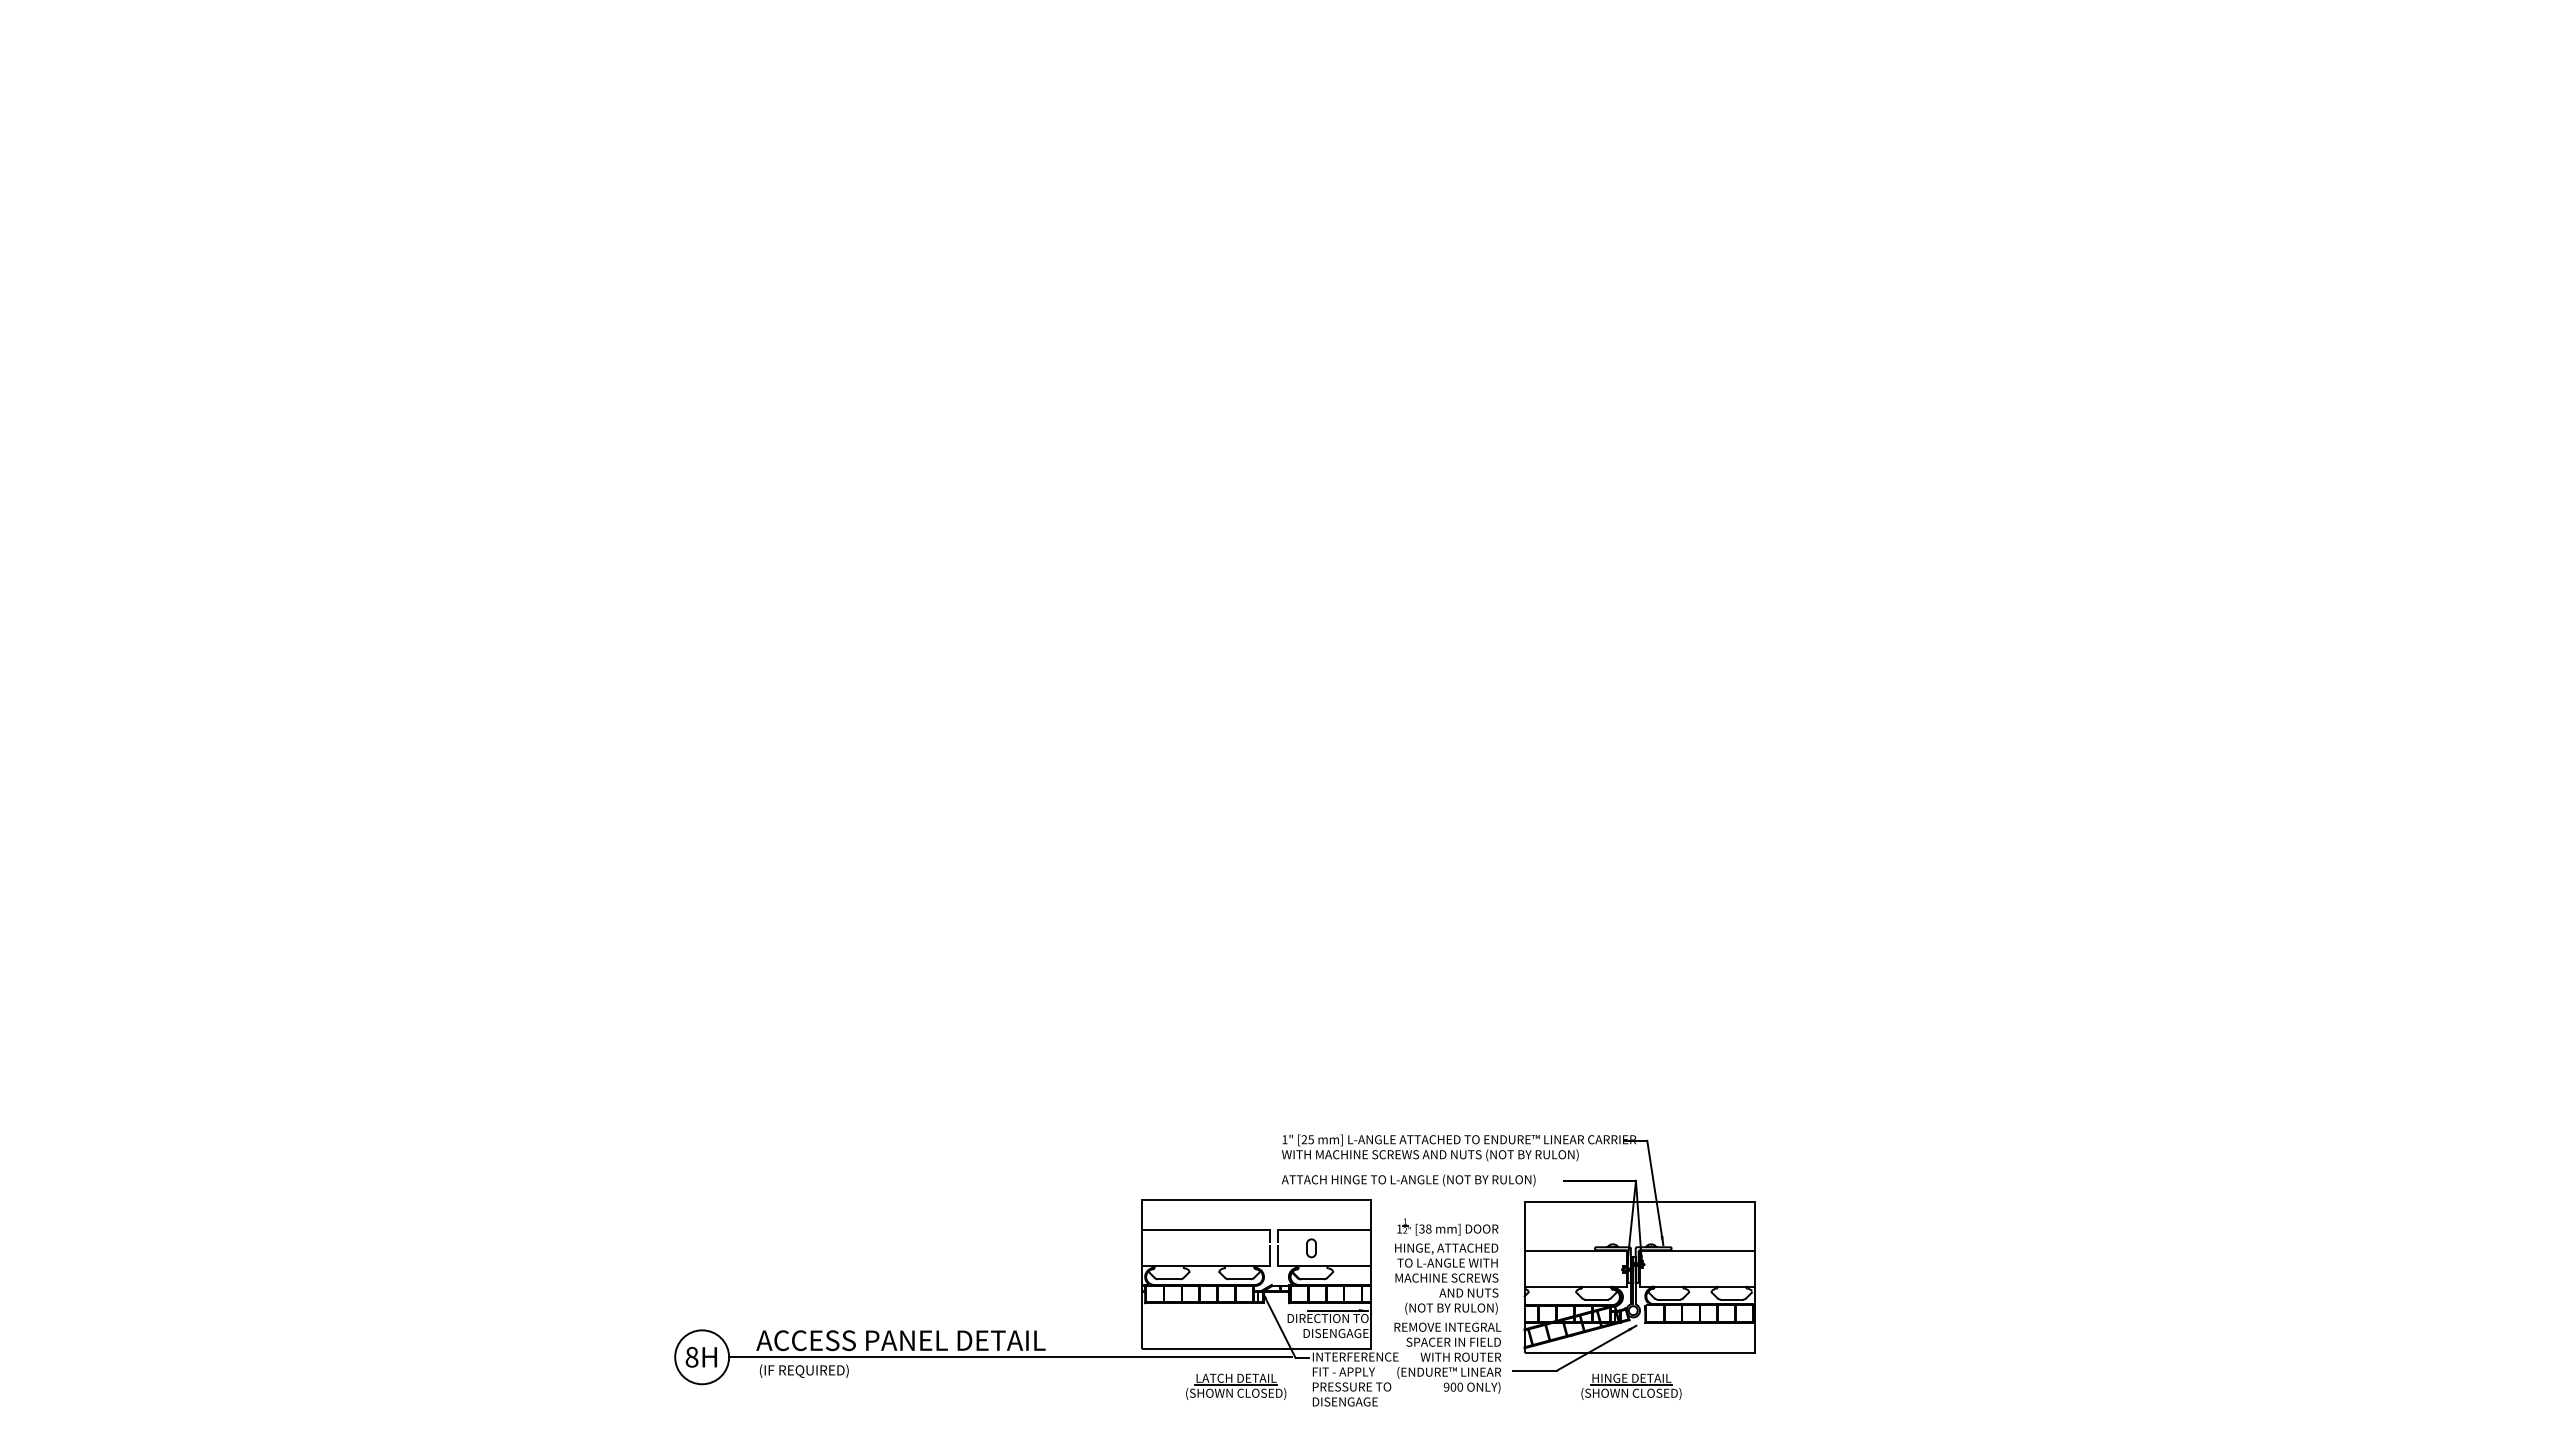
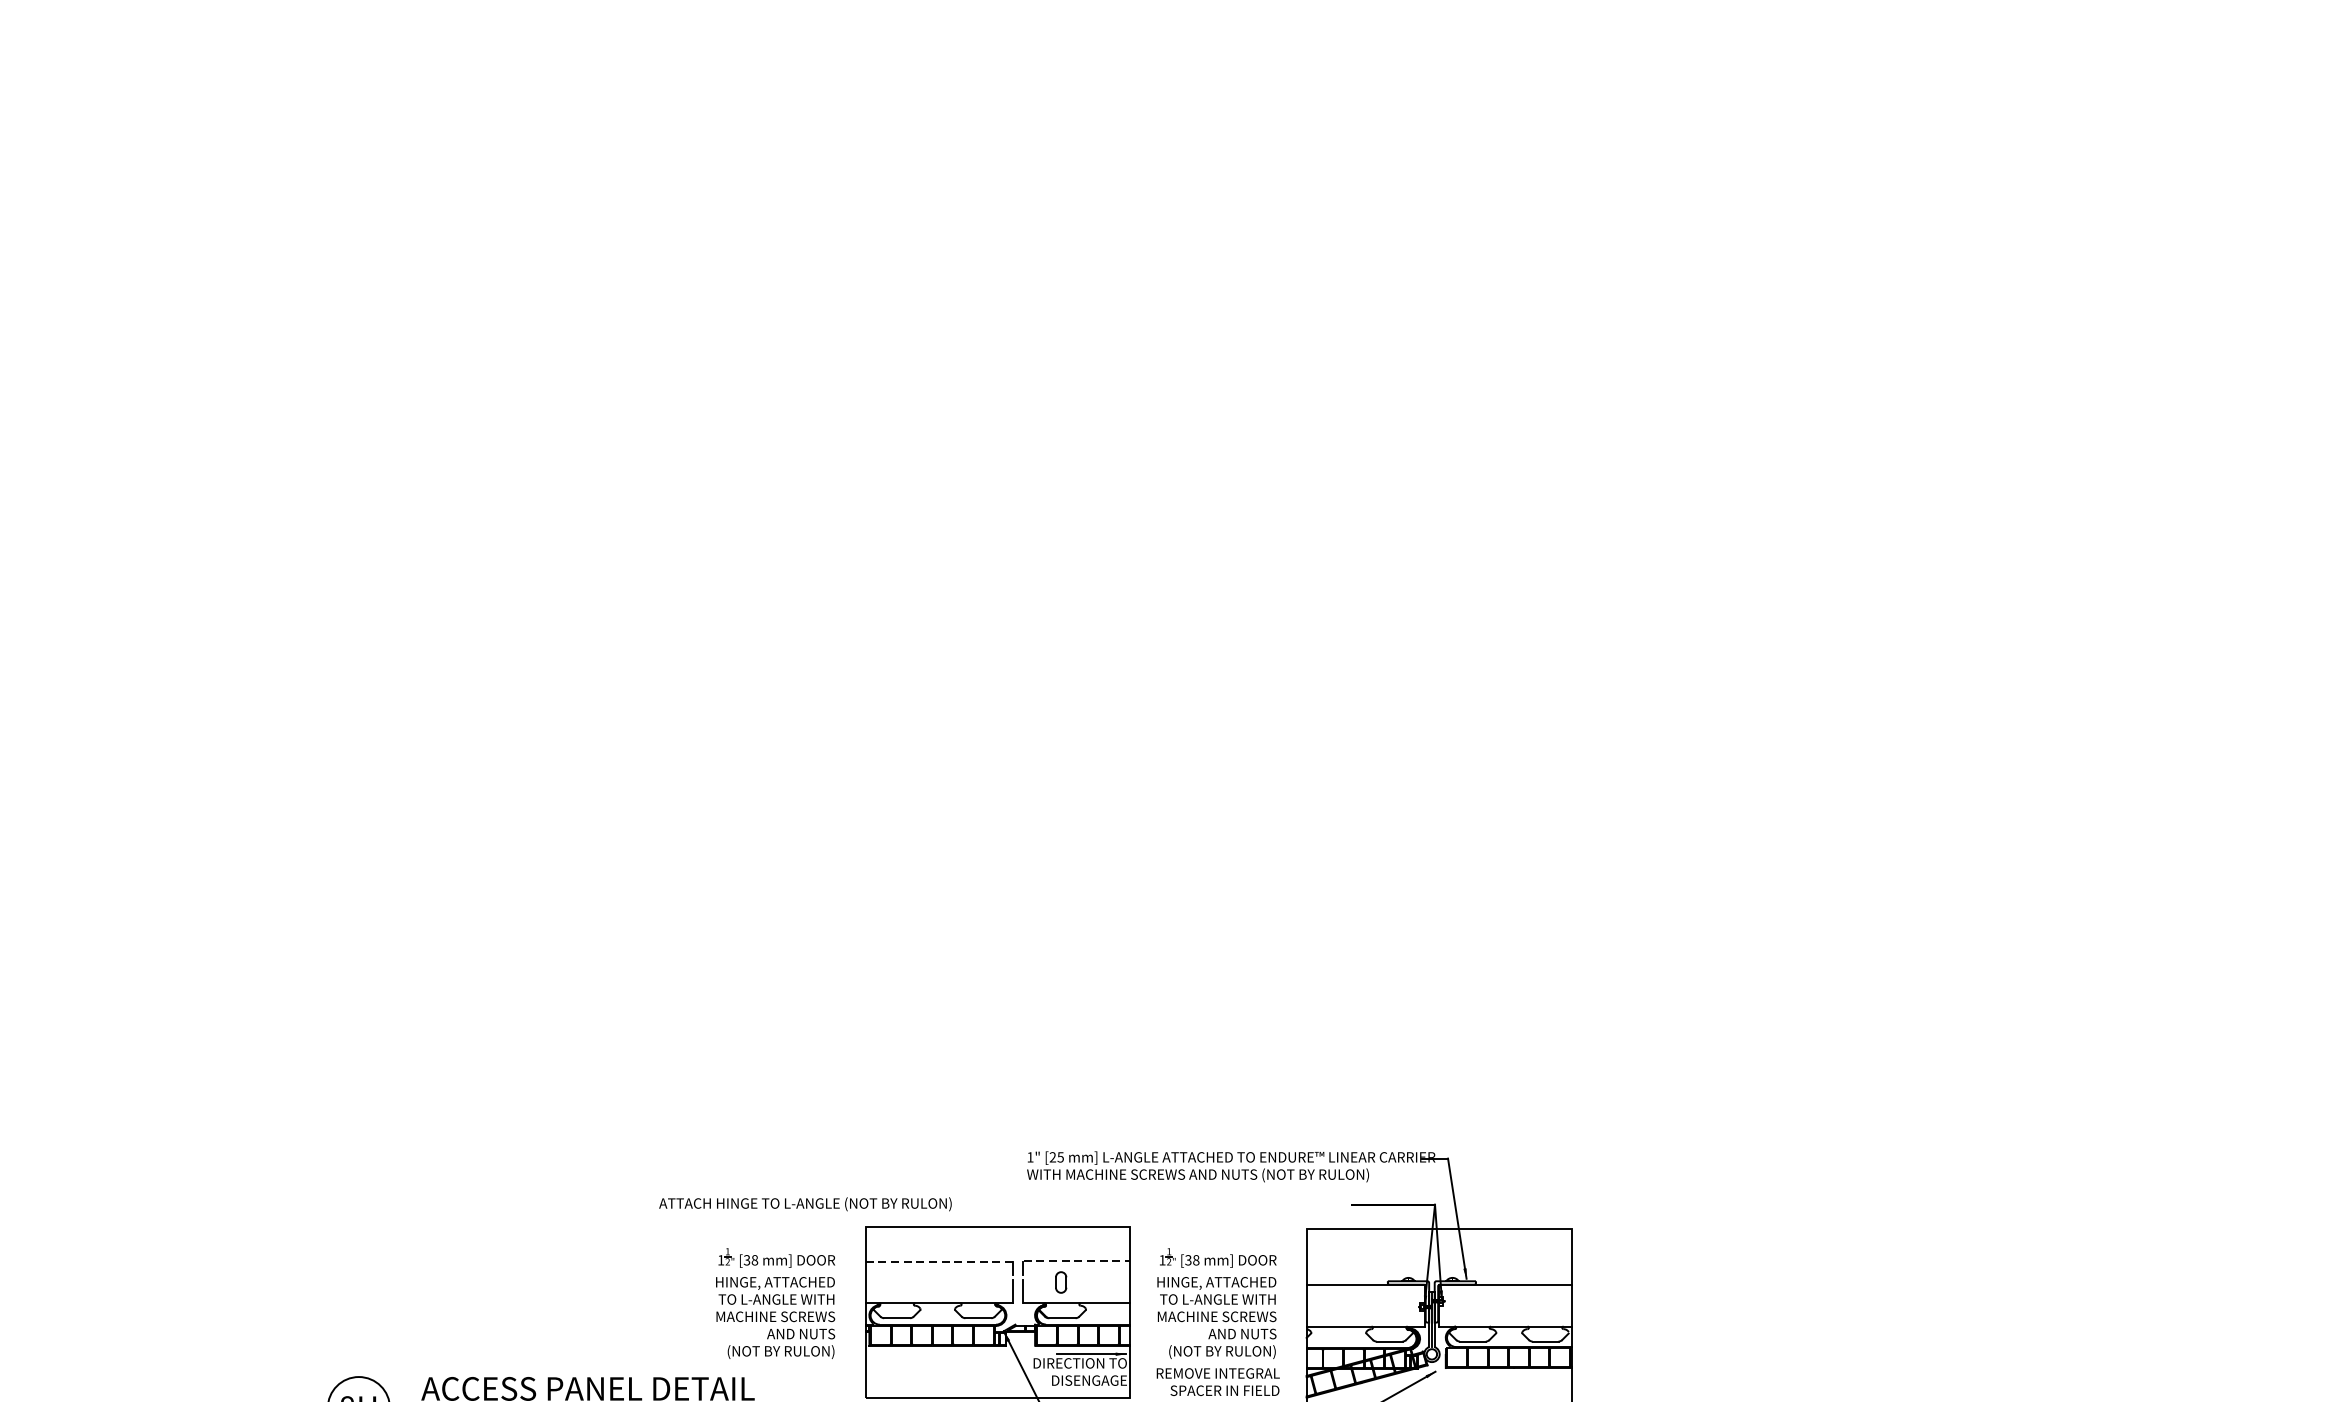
text: (1408, 1180) -> (805, 1204), moved
line: (1324, 1229) -> (1076, 1260), solid -> dashed
line: (1205, 1230) -> (938, 1261), solid -> dashed
part: (1063, 1266) -> (775, 1303), added

